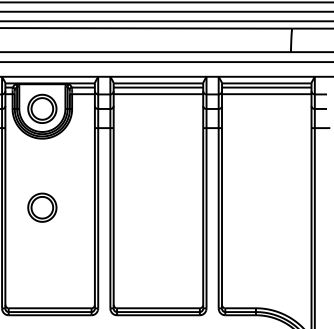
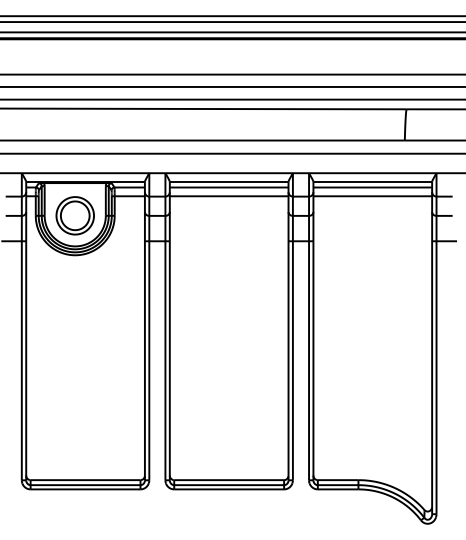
part: (41, 207) -> (74, 346), removed

